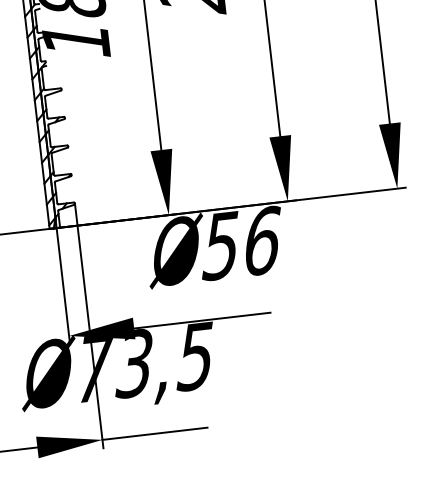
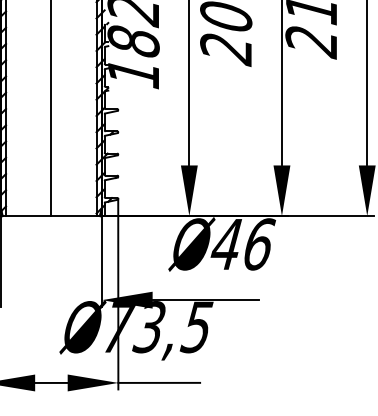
text: (219, 246) -> (225, 244), 56 -> 46

